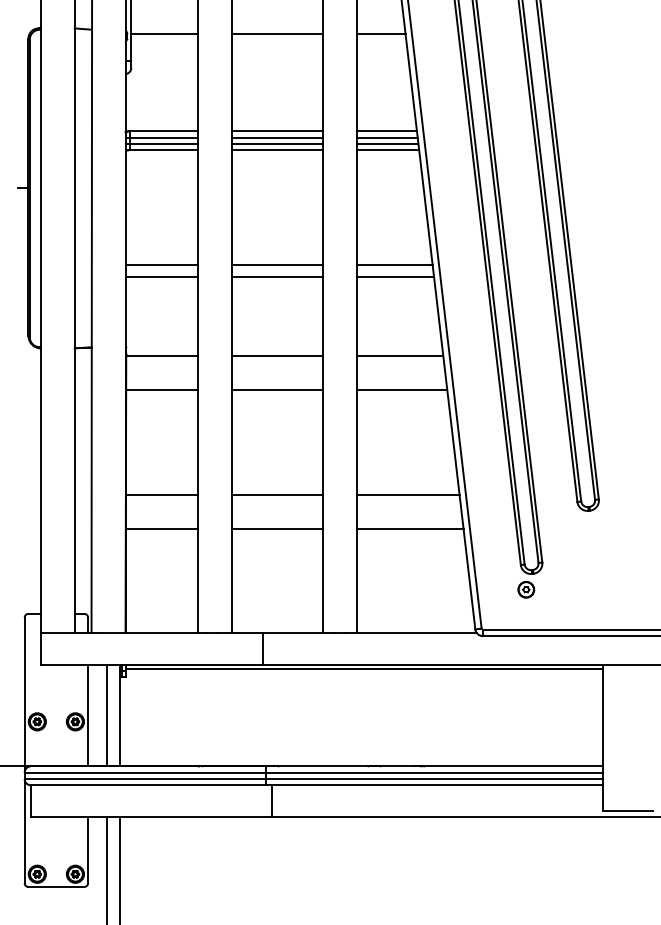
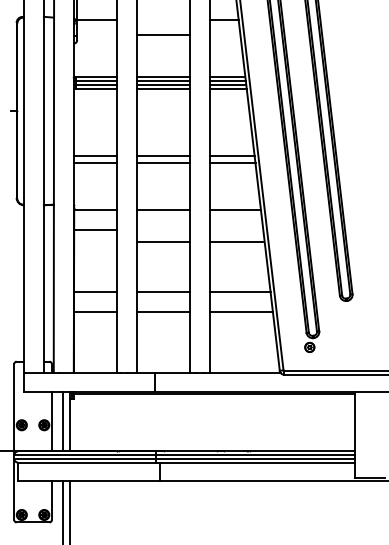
line: (276, 34) -> (162, 35), moved
line: (276, 389) -> (162, 241), moved
line: (401, 389) -> (236, 241), moved

